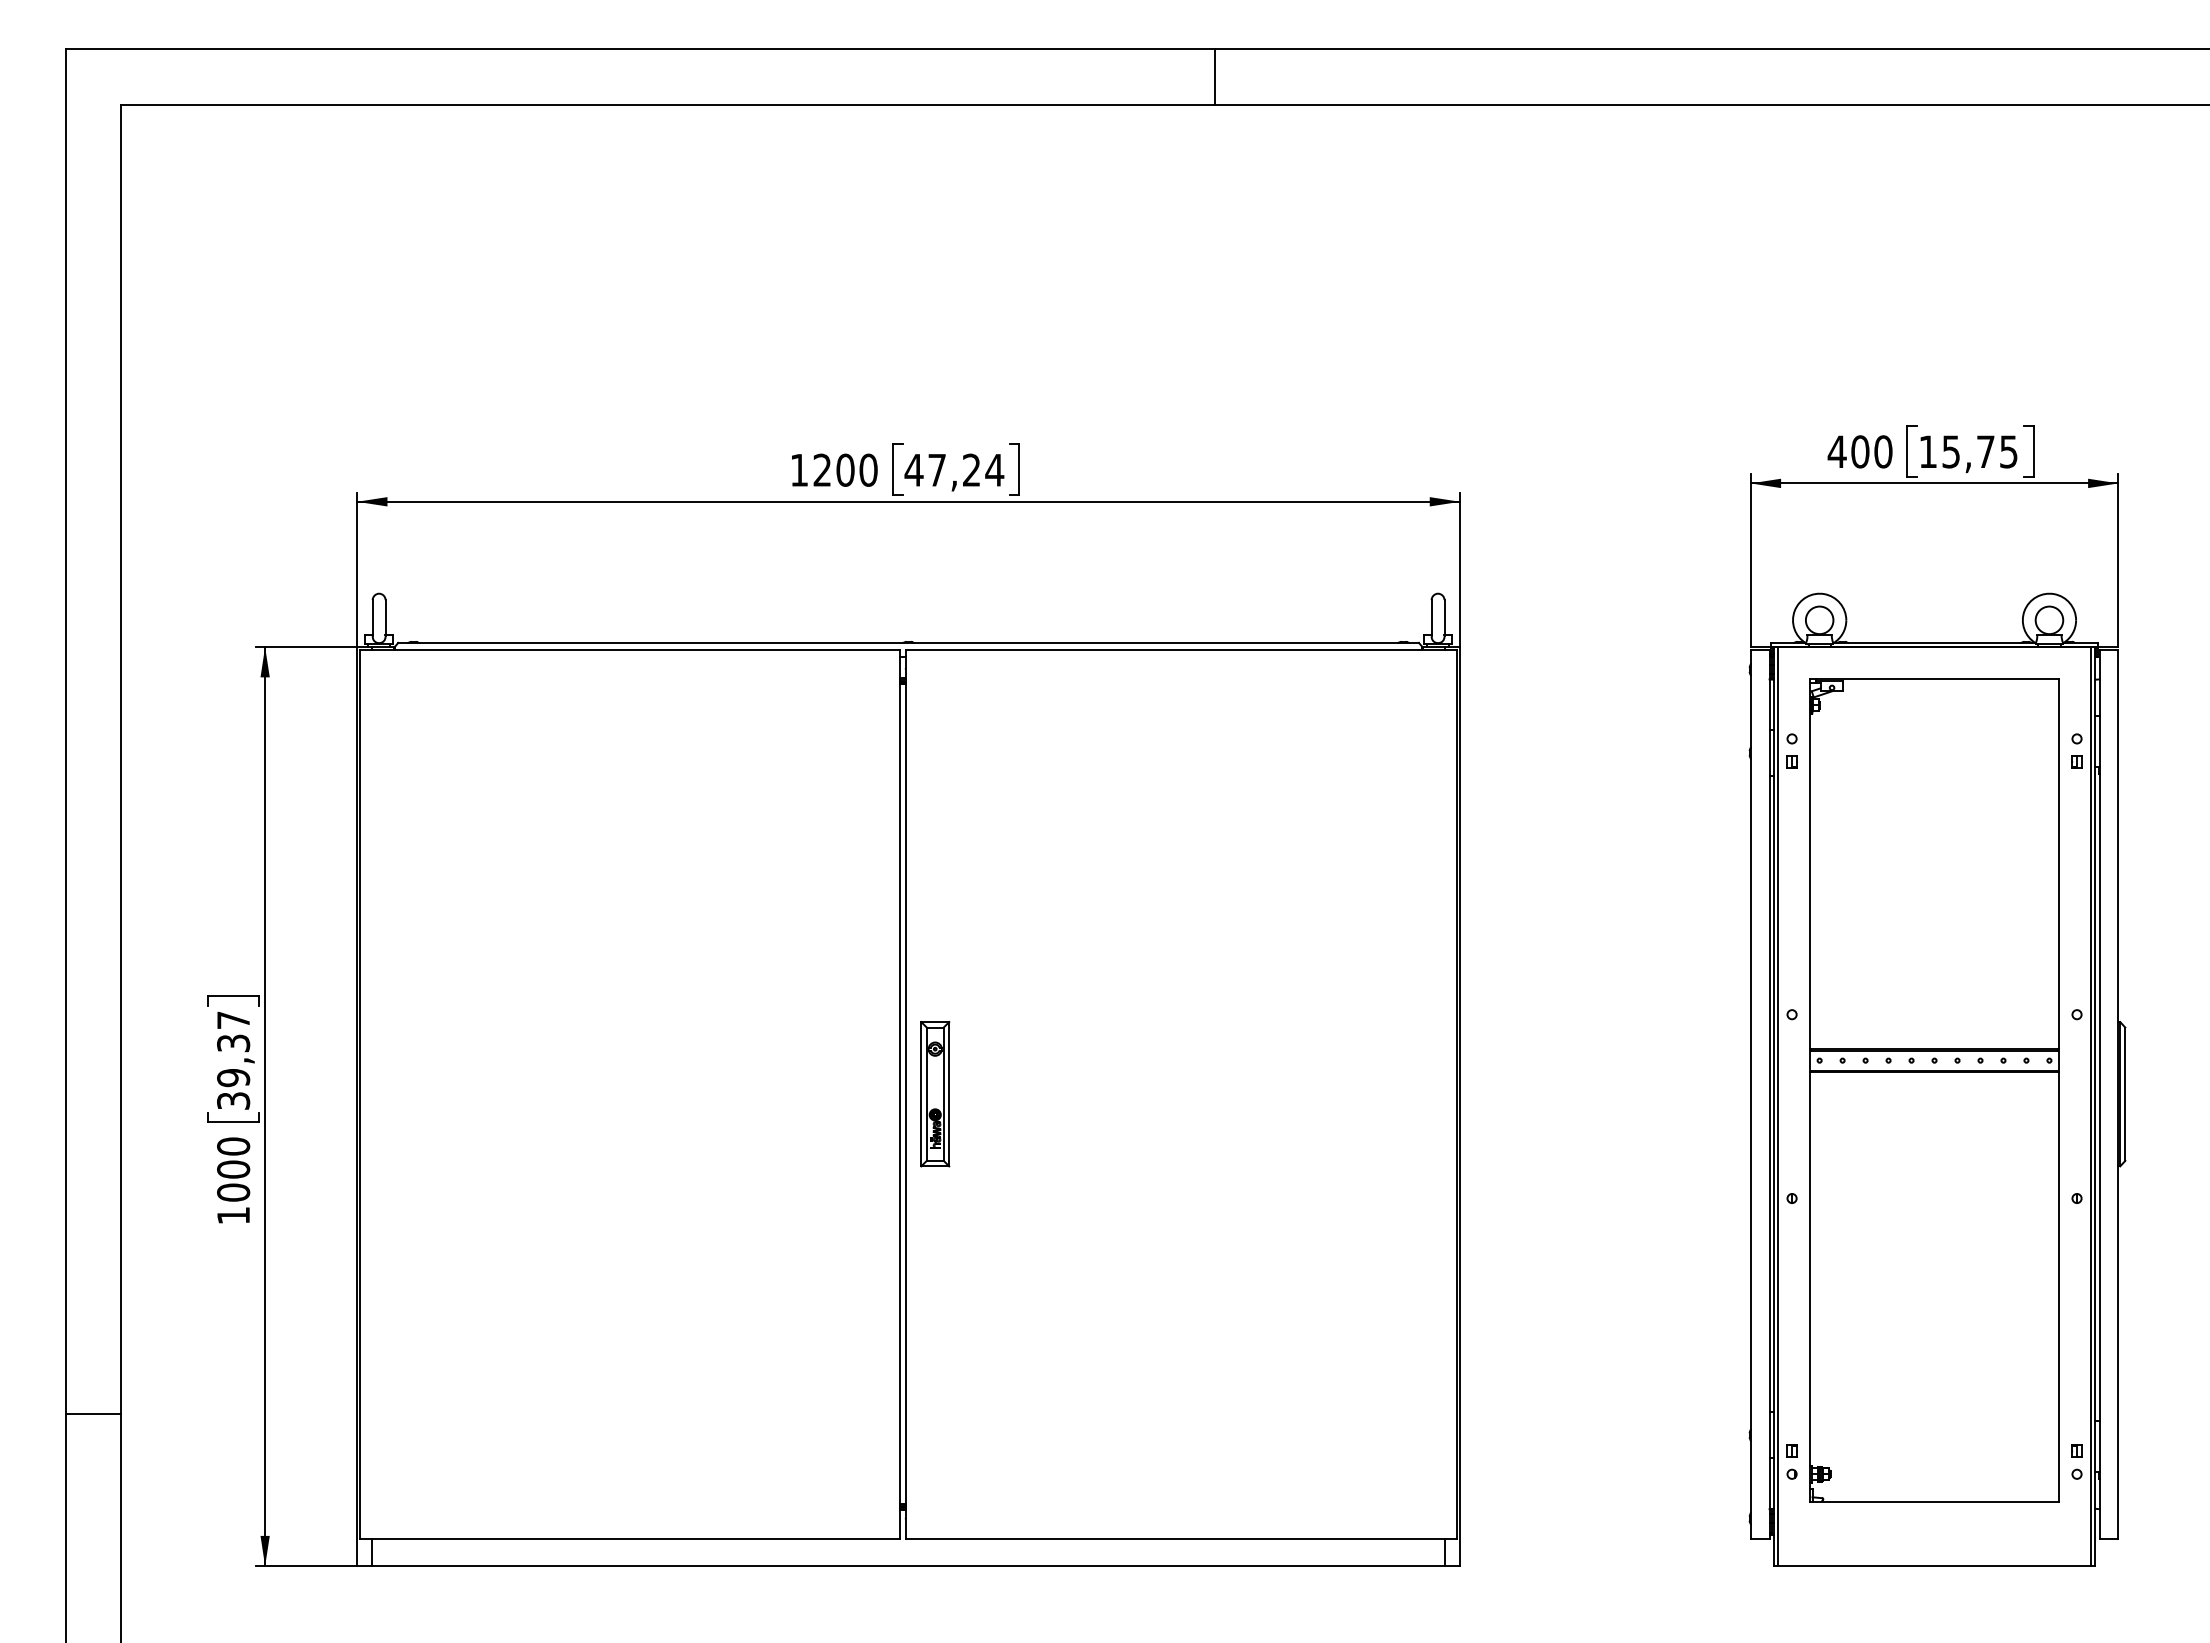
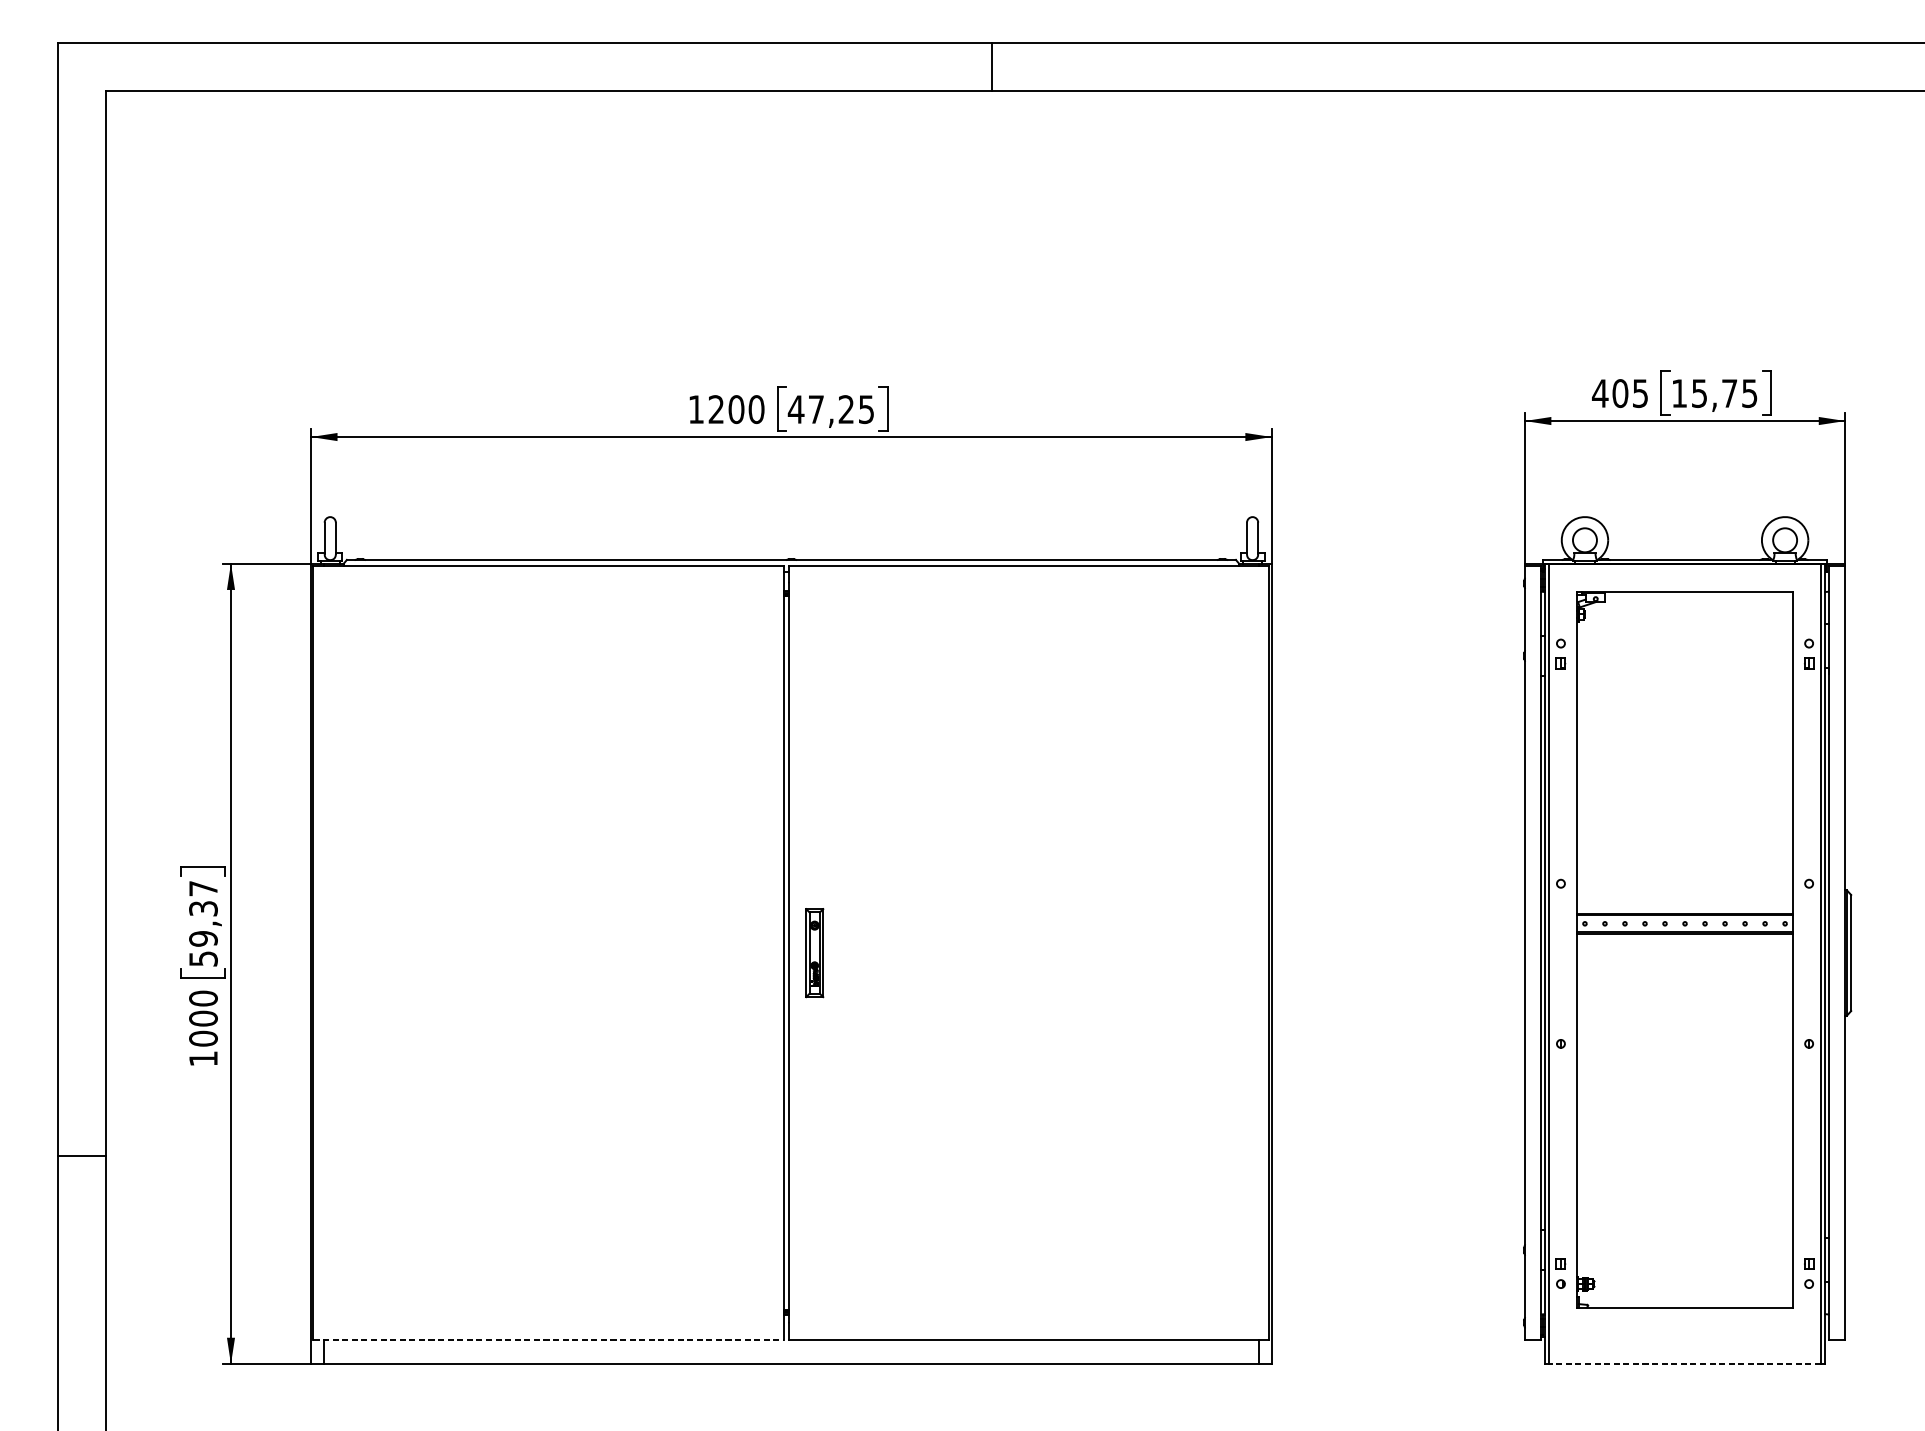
line: (1215, 76) -> (992, 66), moved
text: (1883, 451) -> (1640, 393), 400 -> 405
text: (994, 470) -> (866, 409), 47,24 -> 47,25
part: (935, 1094) -> (814, 953), size x0.7
text: (233, 1100) -> (203, 958), 39,37 -> 59,37
line: (93, 1414) -> (81, 1156), moved
line: (630, 1538) -> (549, 1340), solid -> dashed
line: (1934, 1566) -> (1684, 1364), solid -> dashed

